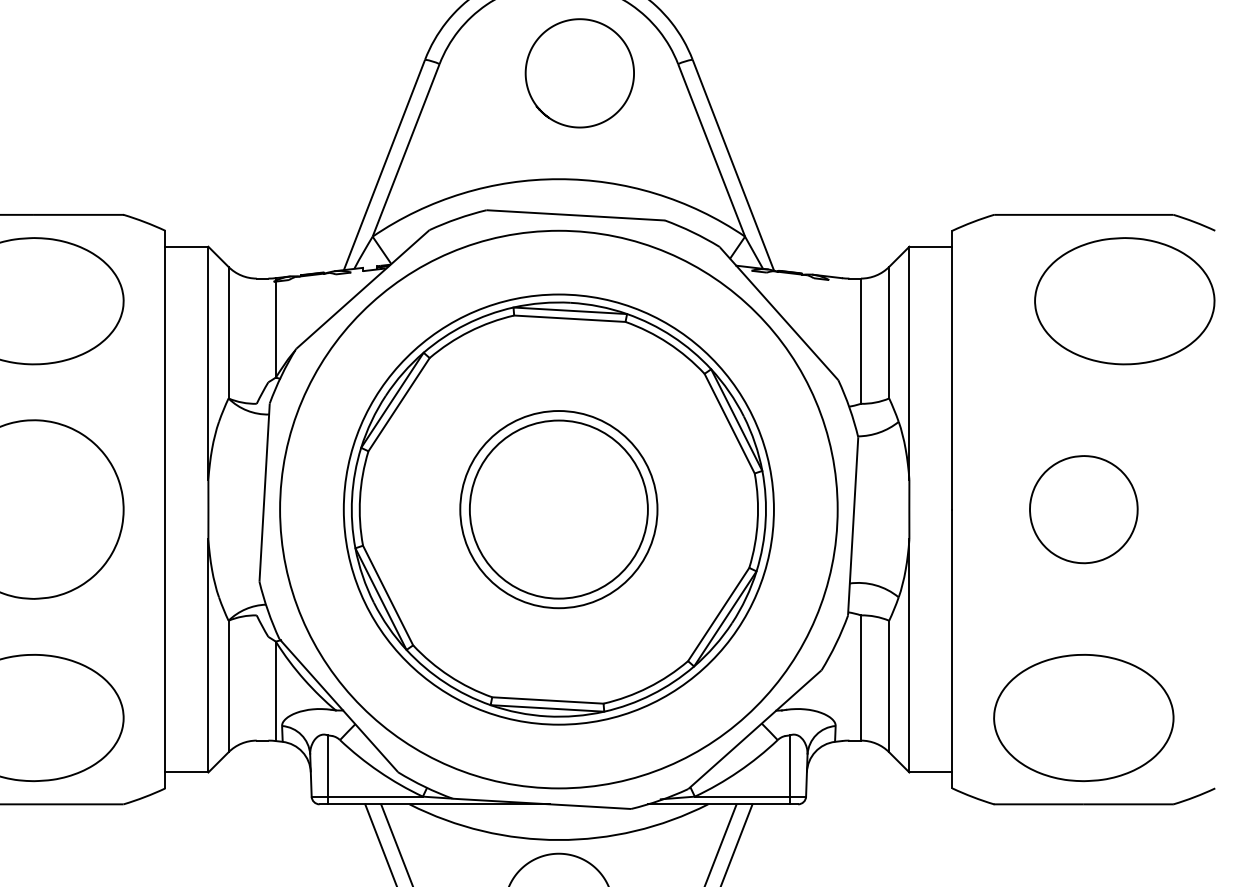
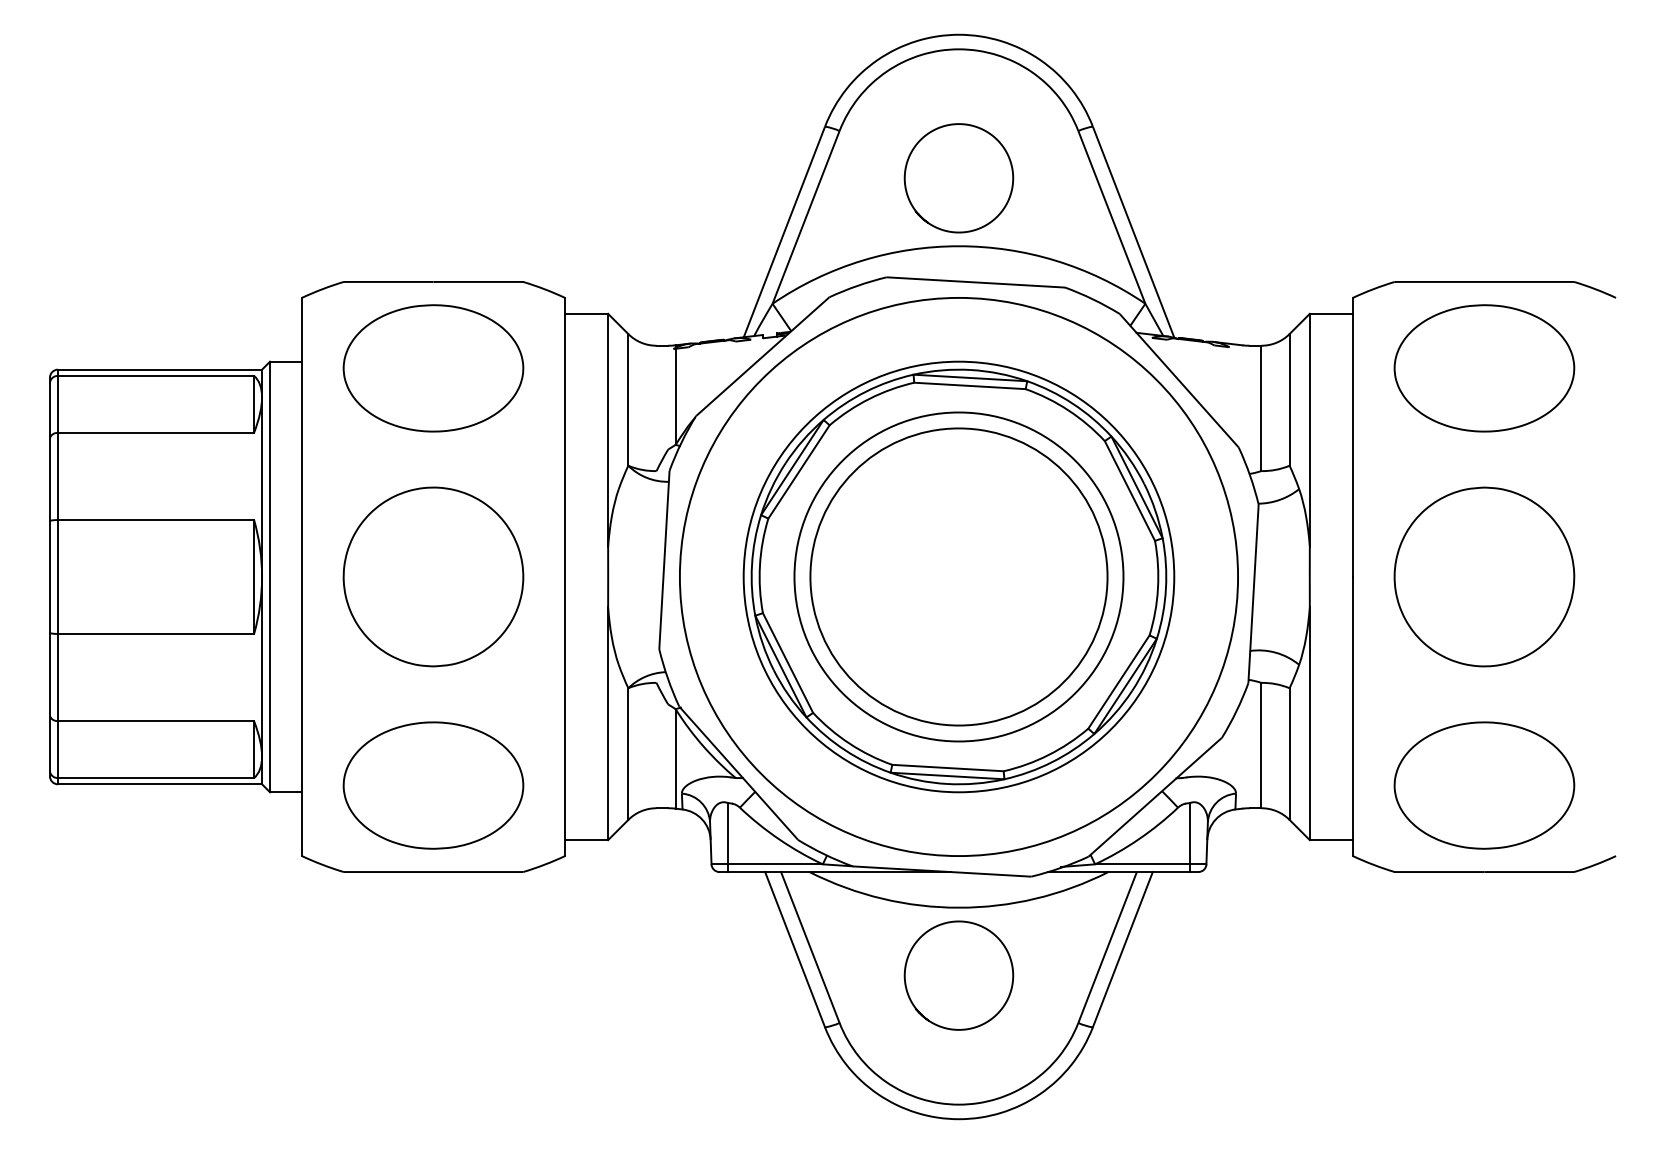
curve: (542, 110) -> (921, 215), moved
part: (1124, 301) -> (1484, 368), moved
circle: (558, 509) -> (958, 576), size x1.67
circle: (558, 509) -> (958, 576), size x1.67
part: (1083, 509) -> (1484, 576), size x1.67

